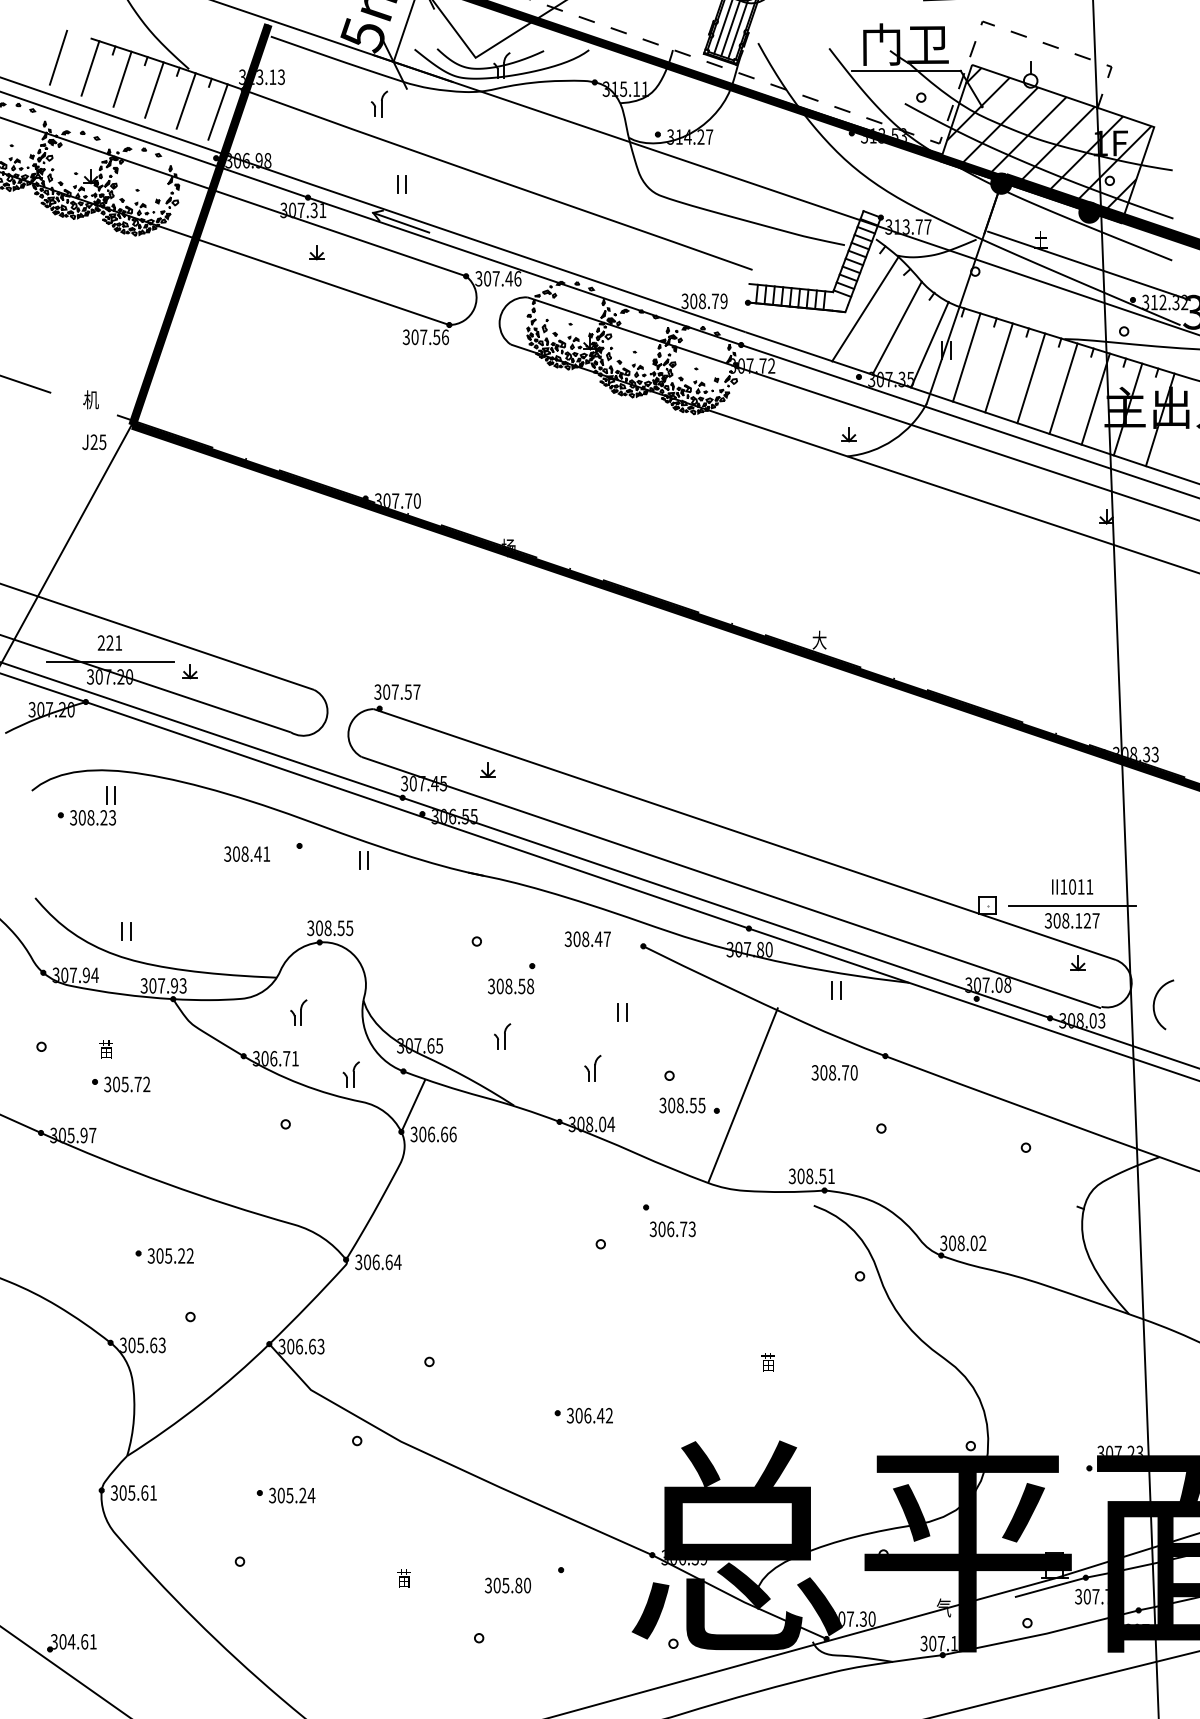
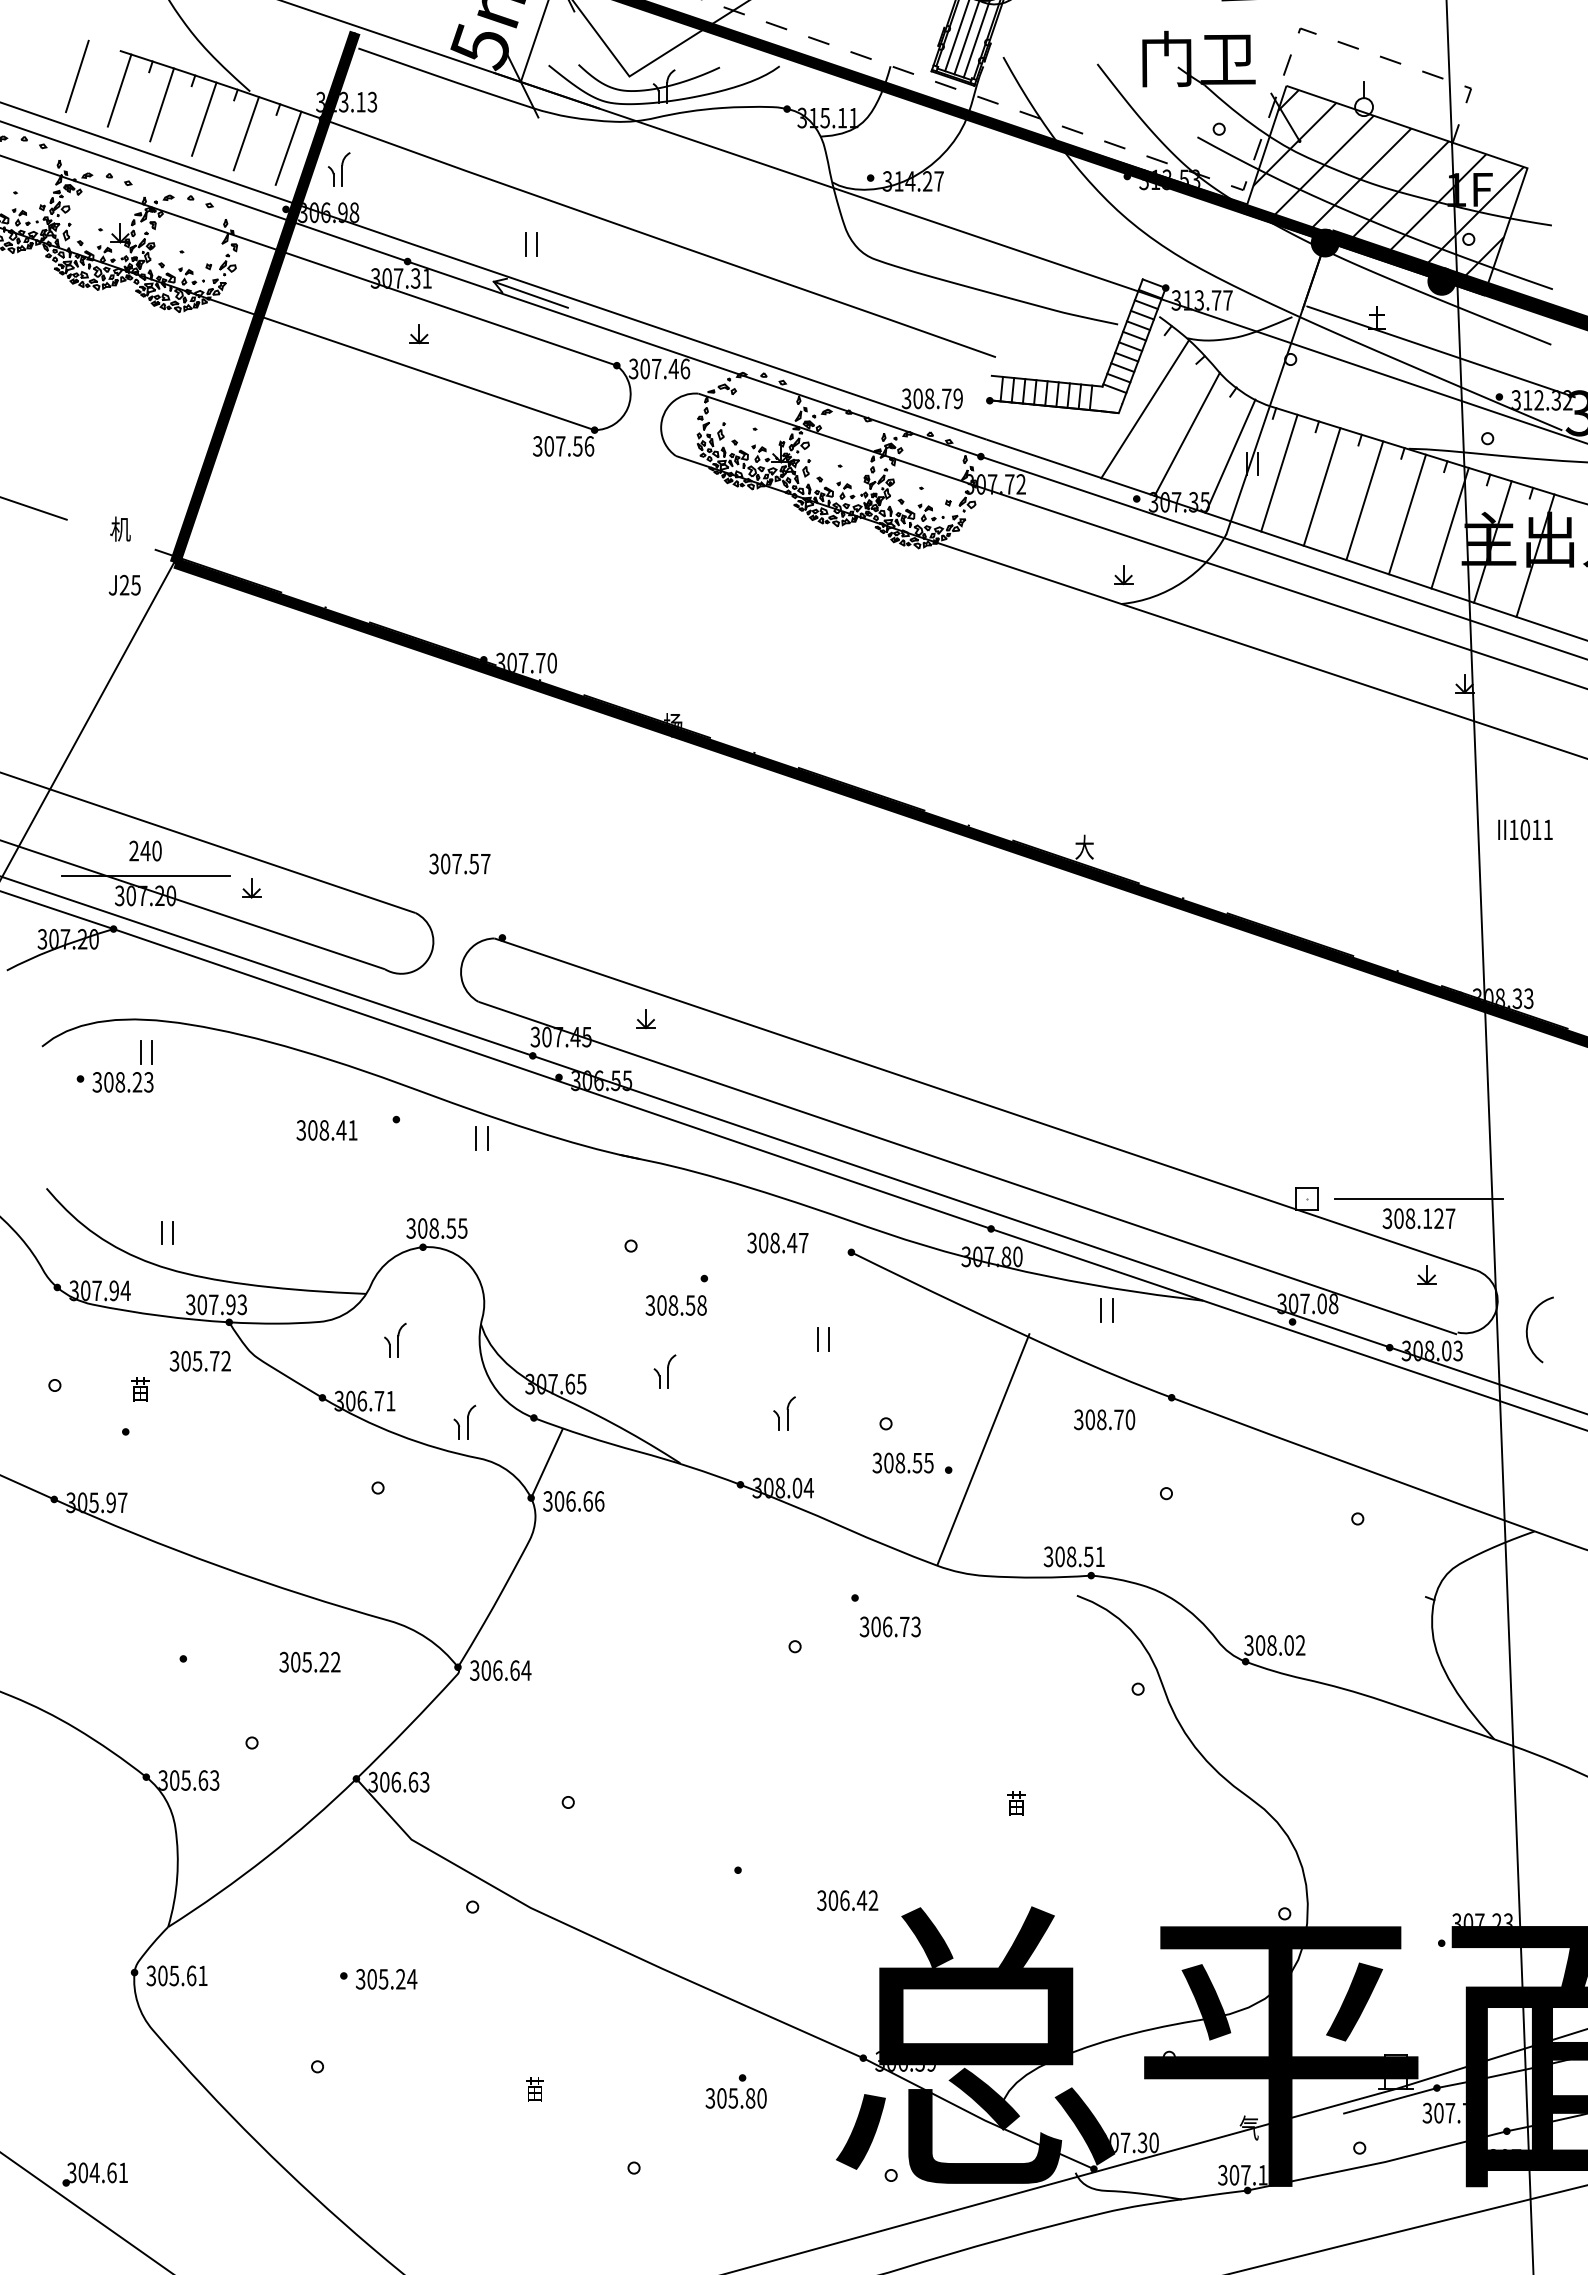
line: (905, 70) -> (1198, 93), removed
part: (378, 103) -> (338, 169), moved
text: (113, 642) -> (150, 850), 221 -> 240
text: (397, 691) -> (459, 863), moved
text: (1072, 886) -> (1525, 829), moved
text: (126, 1083) -> (199, 1360), moved
text: (170, 1255) -> (309, 1661), moved
text: (589, 1415) -> (847, 1900), moved
text: (507, 1585) -> (735, 2098), moved

